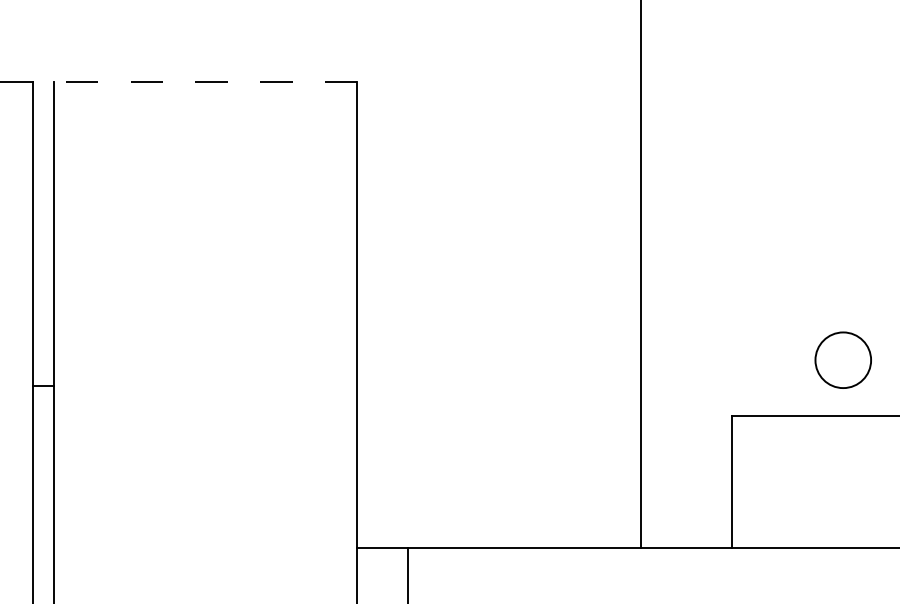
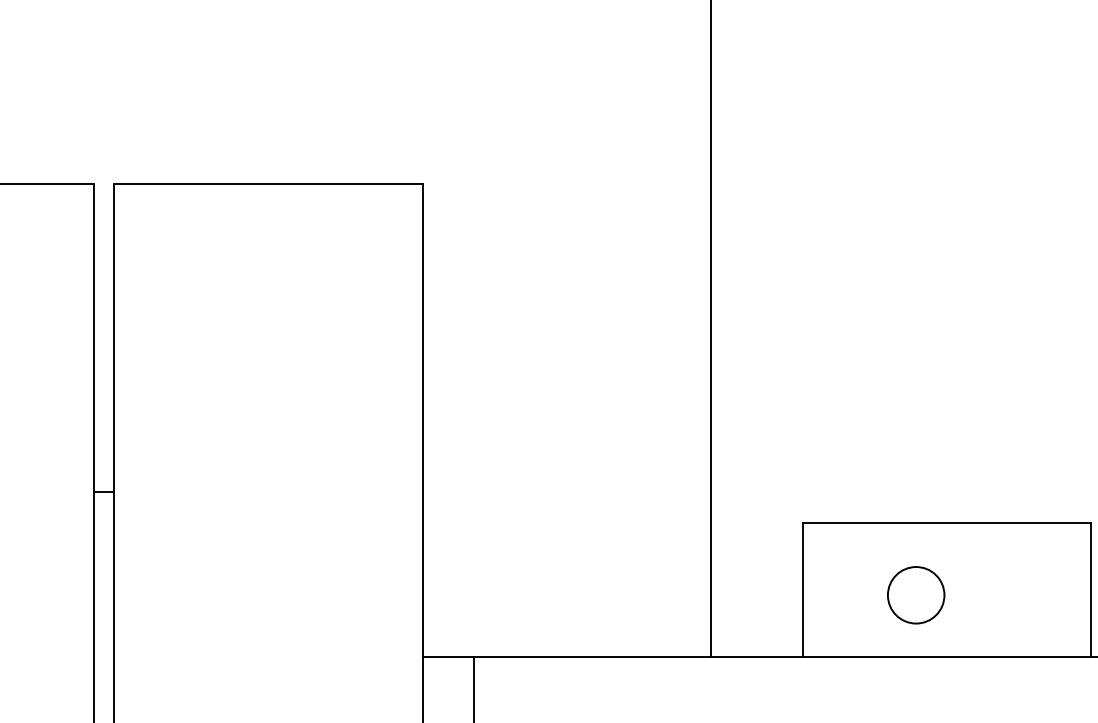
line: (204, 81) -> (267, 183), dashed -> solid
circle: (843, 360) -> (916, 595), moved

